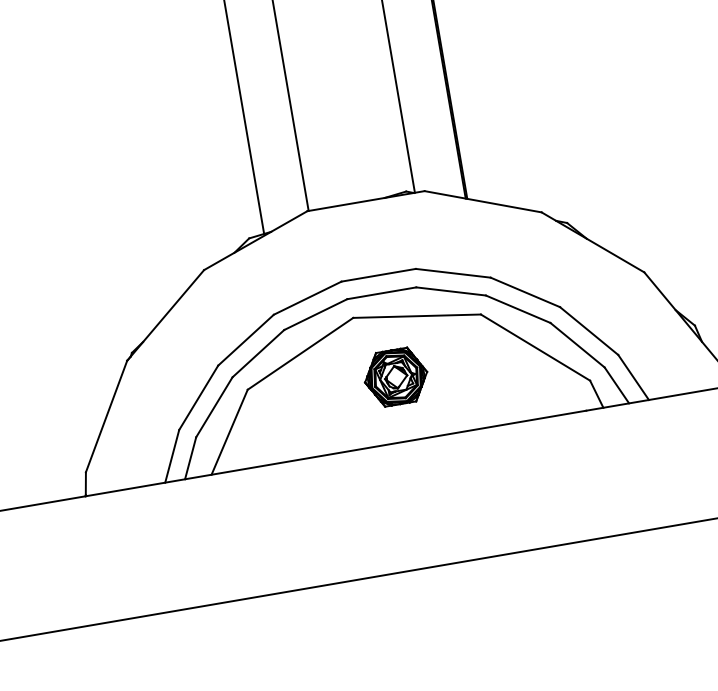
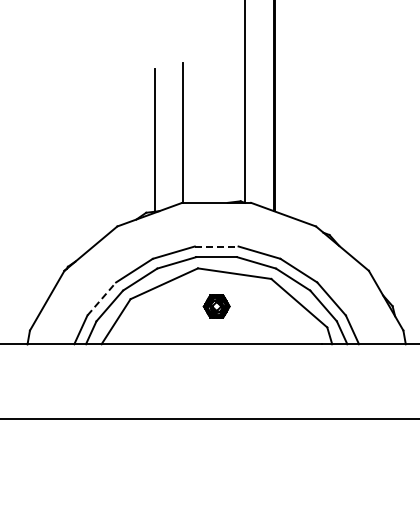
line: (378, 275) -> (216, 246), solid -> dashed
part: (395, 377) -> (216, 306), size x0.7
line: (198, 397) -> (101, 298), solid -> dashed

